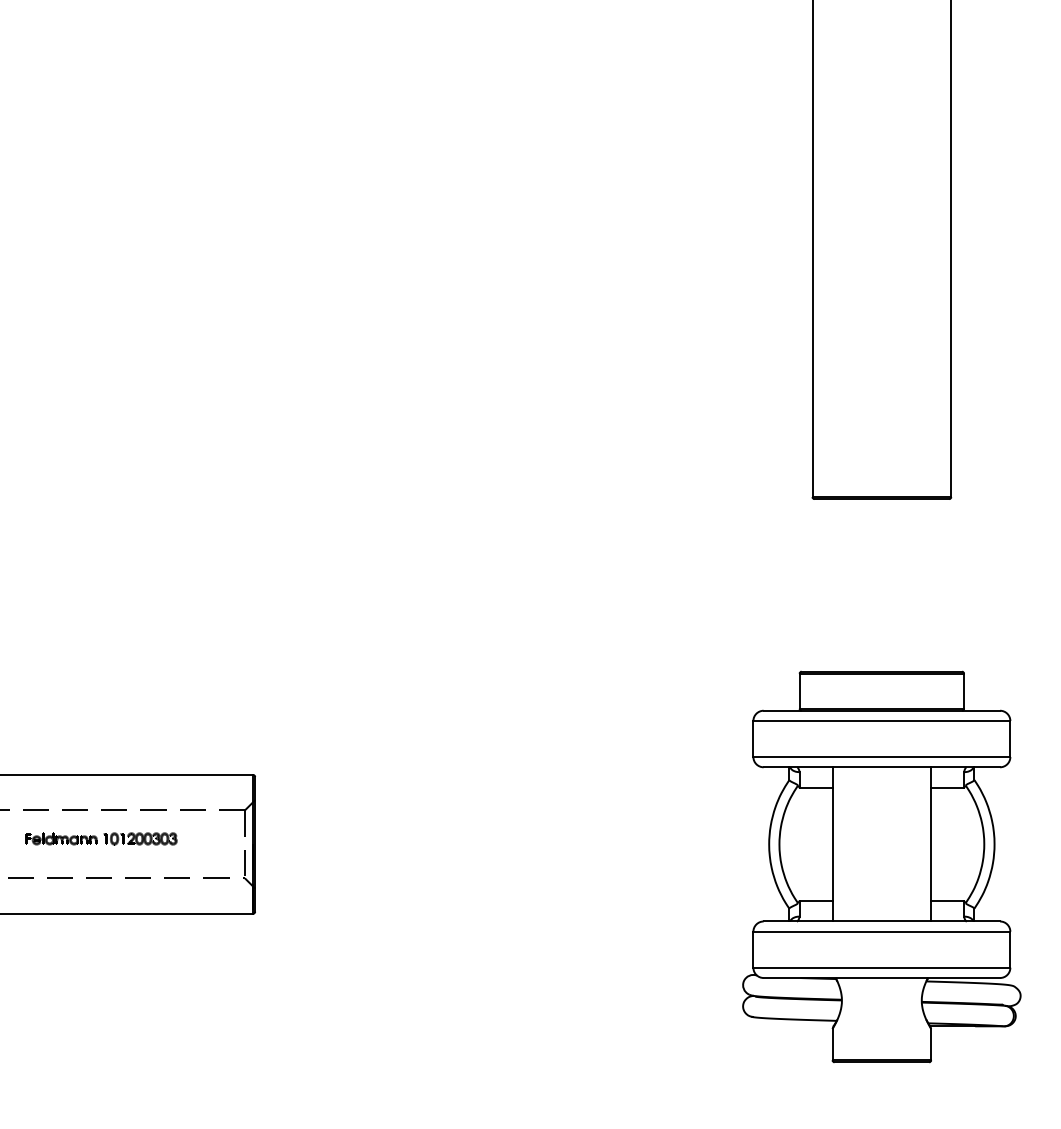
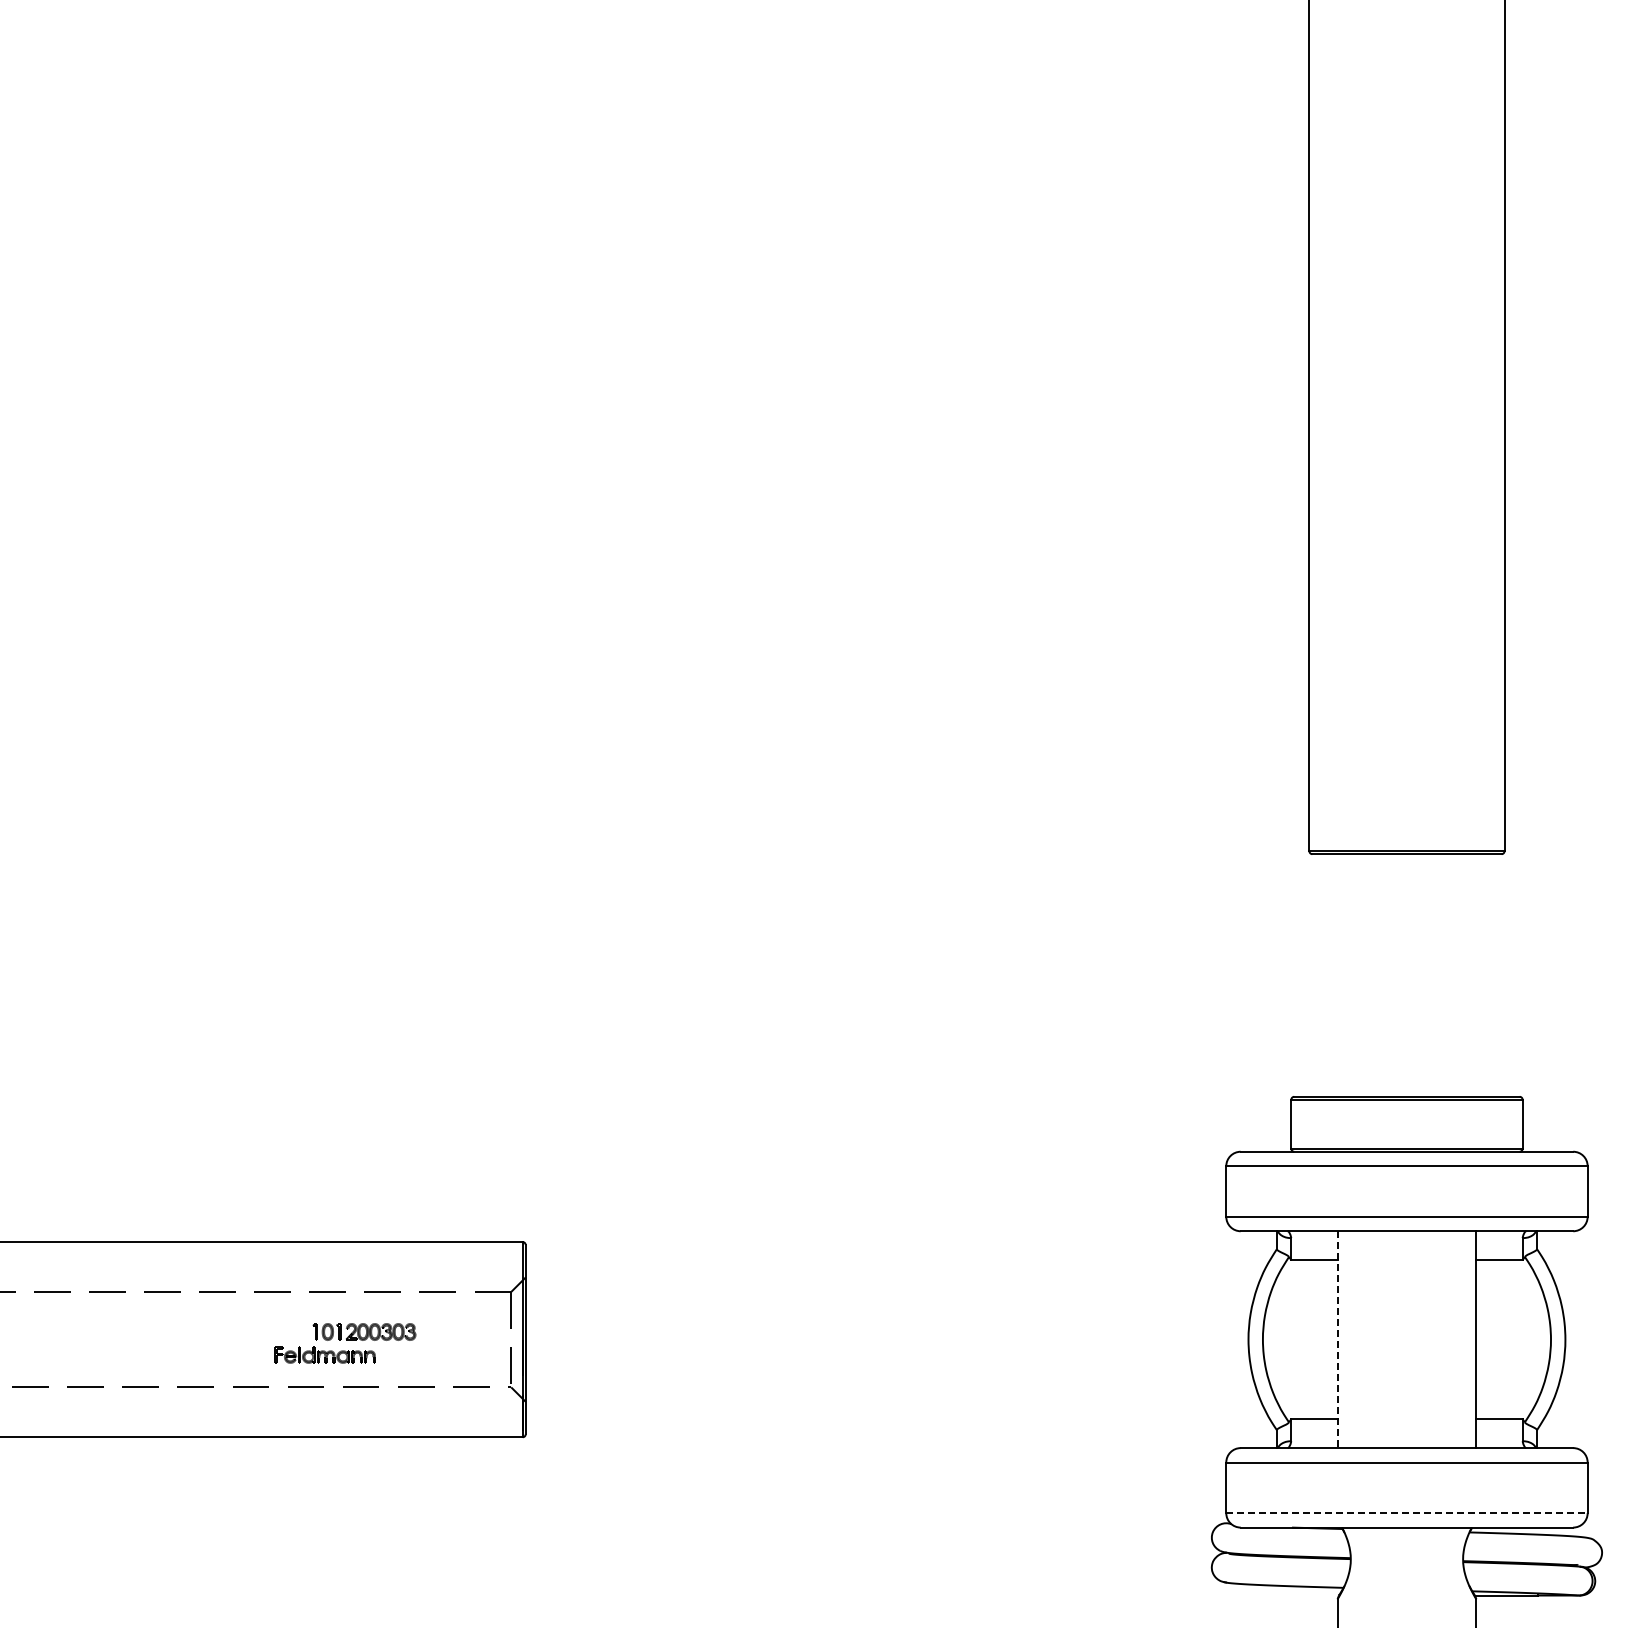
part: (60, 838) -> (324, 1354), moved
line: (832, 844) -> (1337, 1340), solid -> dashed
line: (881, 967) -> (1406, 1513), solid -> dashed

